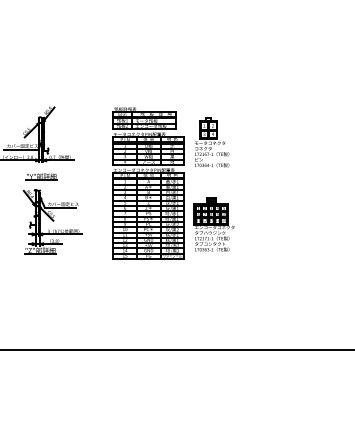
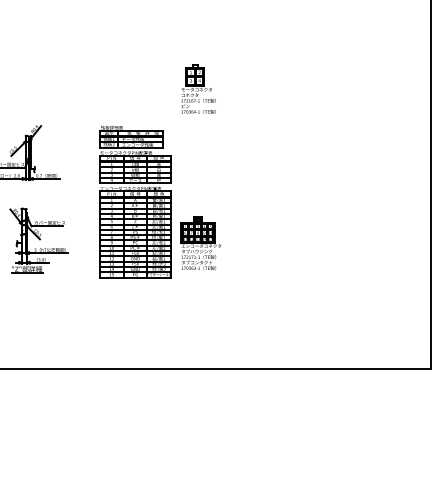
part: (211, 141) -> (198, 88), moved
part: (41, 176) -> (28, 195), removed

